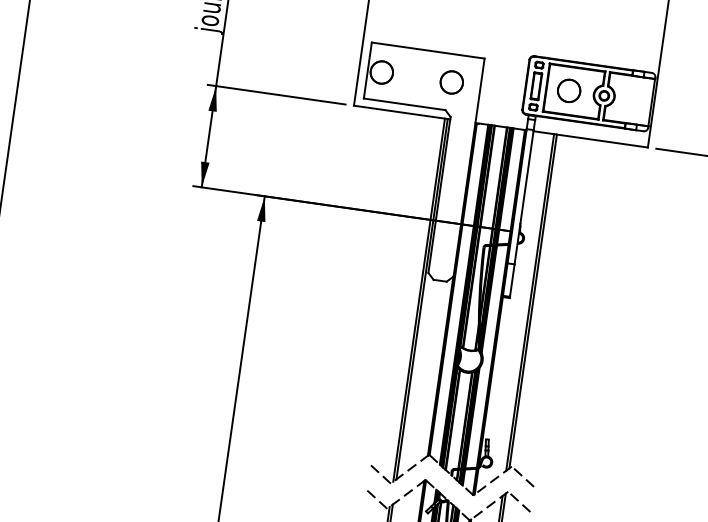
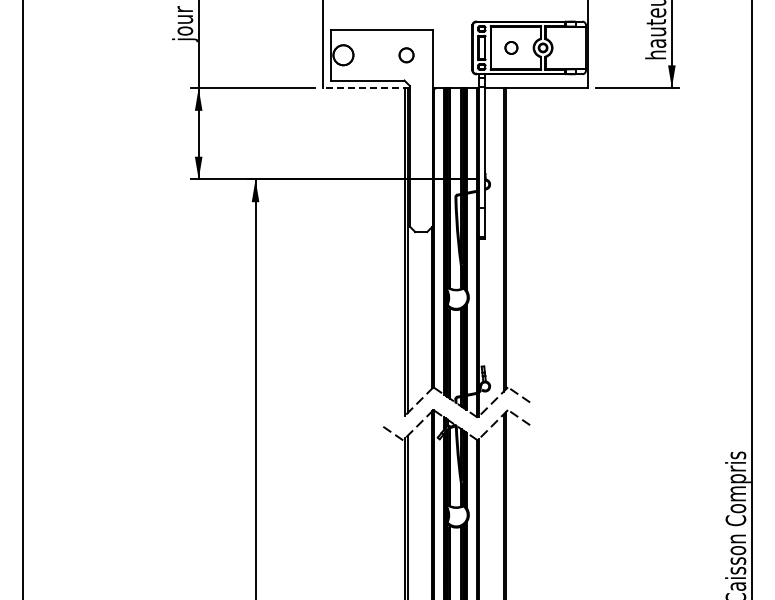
circle: (451, 82) -> (406, 55), size x0.7
circle: (569, 90) -> (511, 47), size x0.6
line: (401, 112) -> (365, 88), solid -> dashed
line: (380, 472) -> (392, 409), removed

